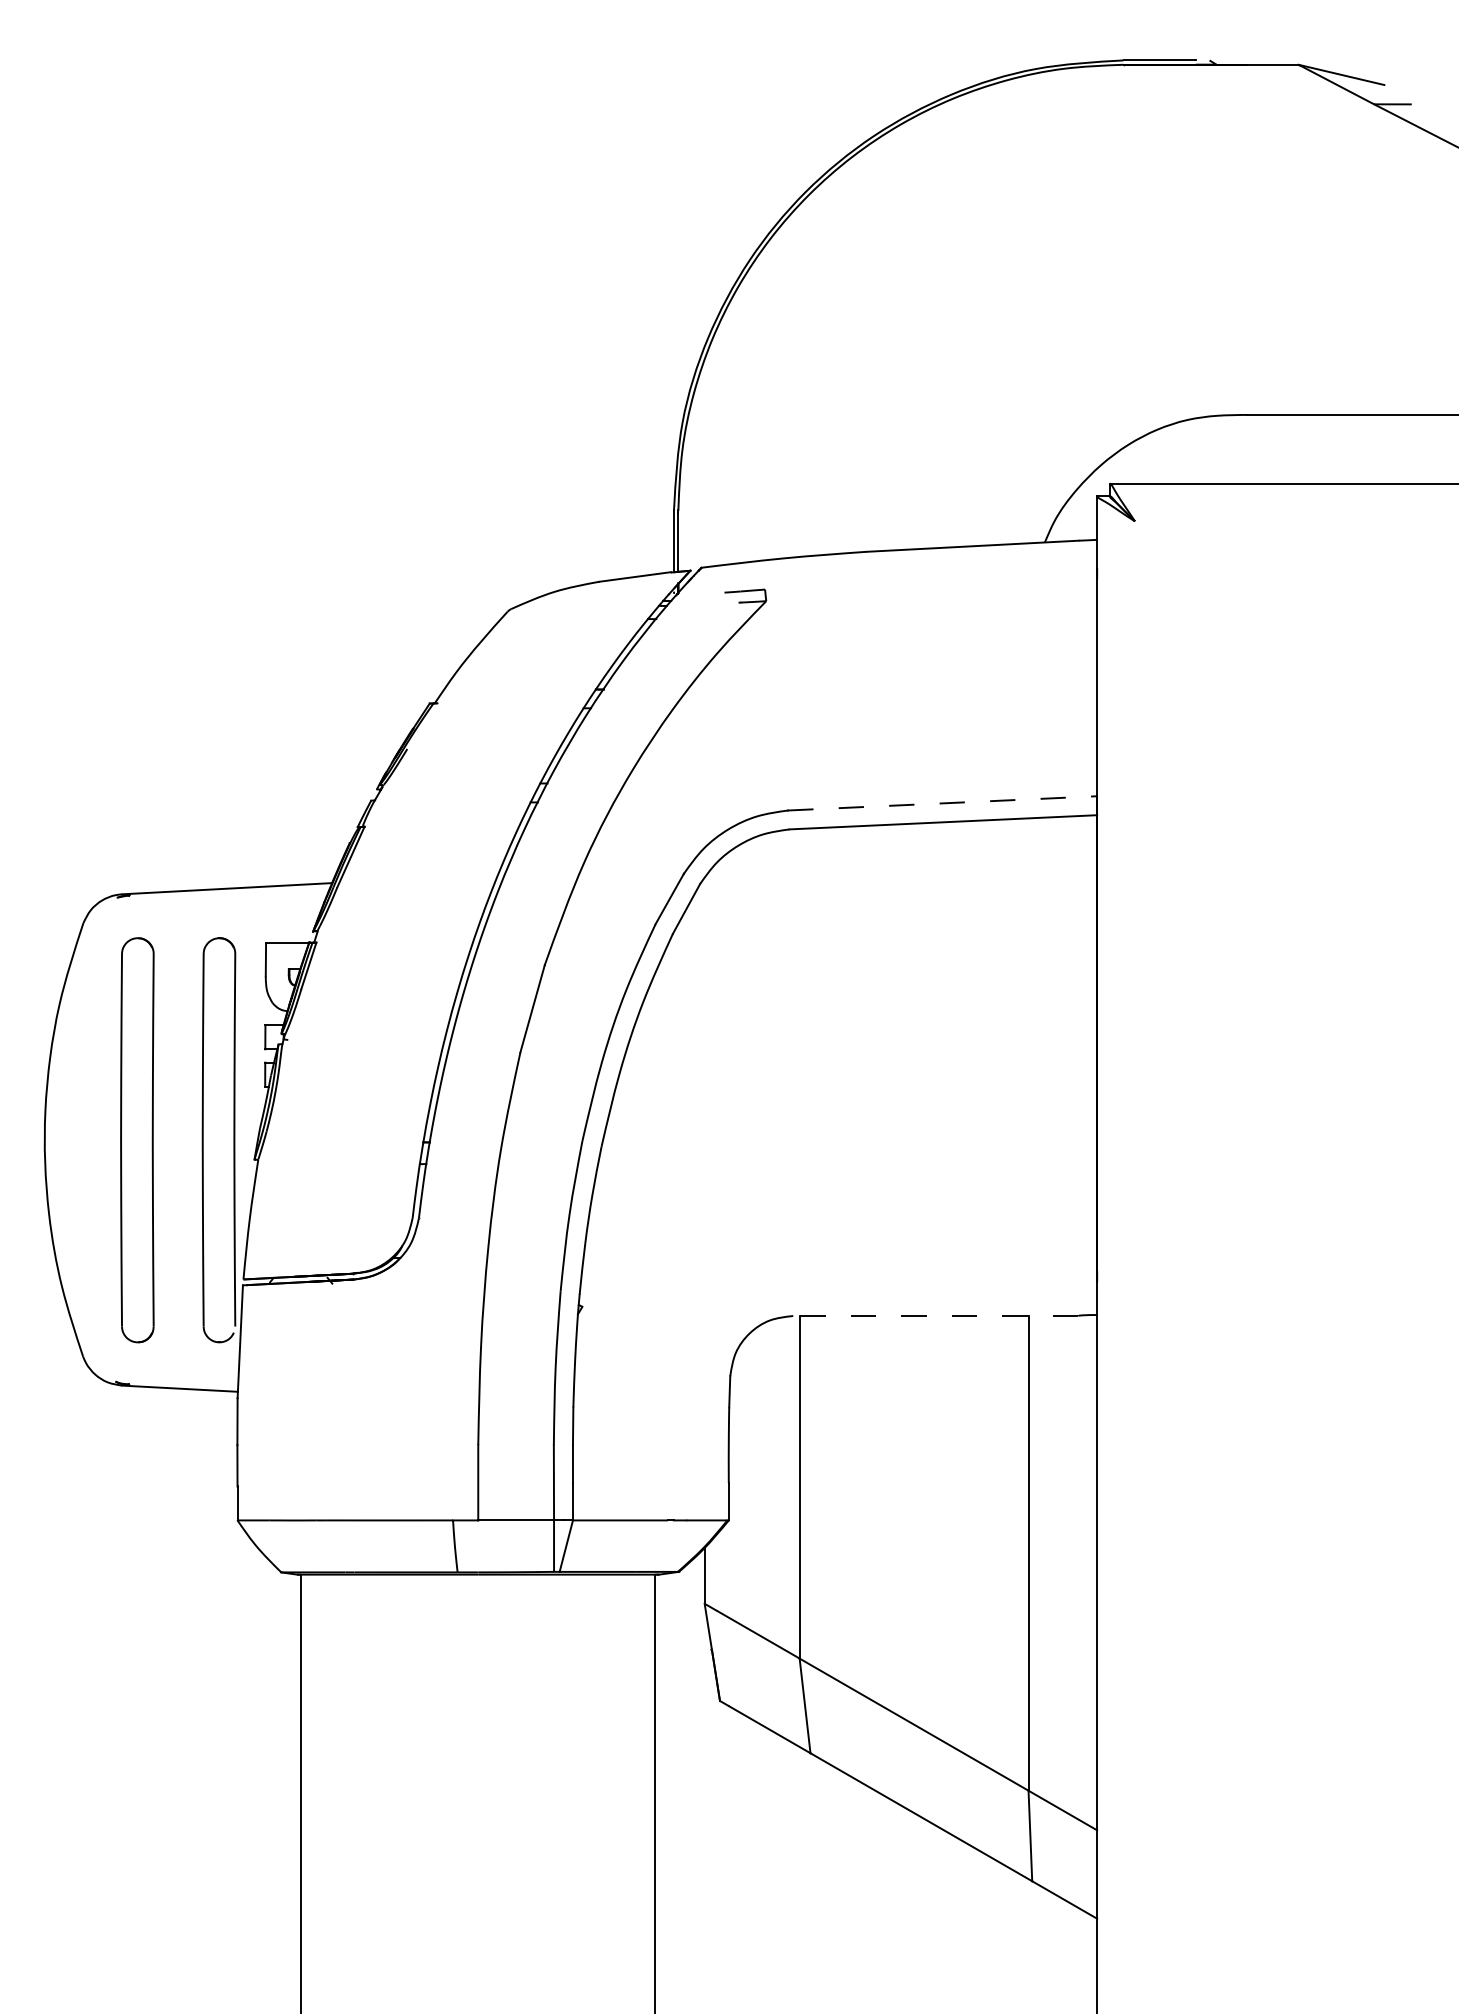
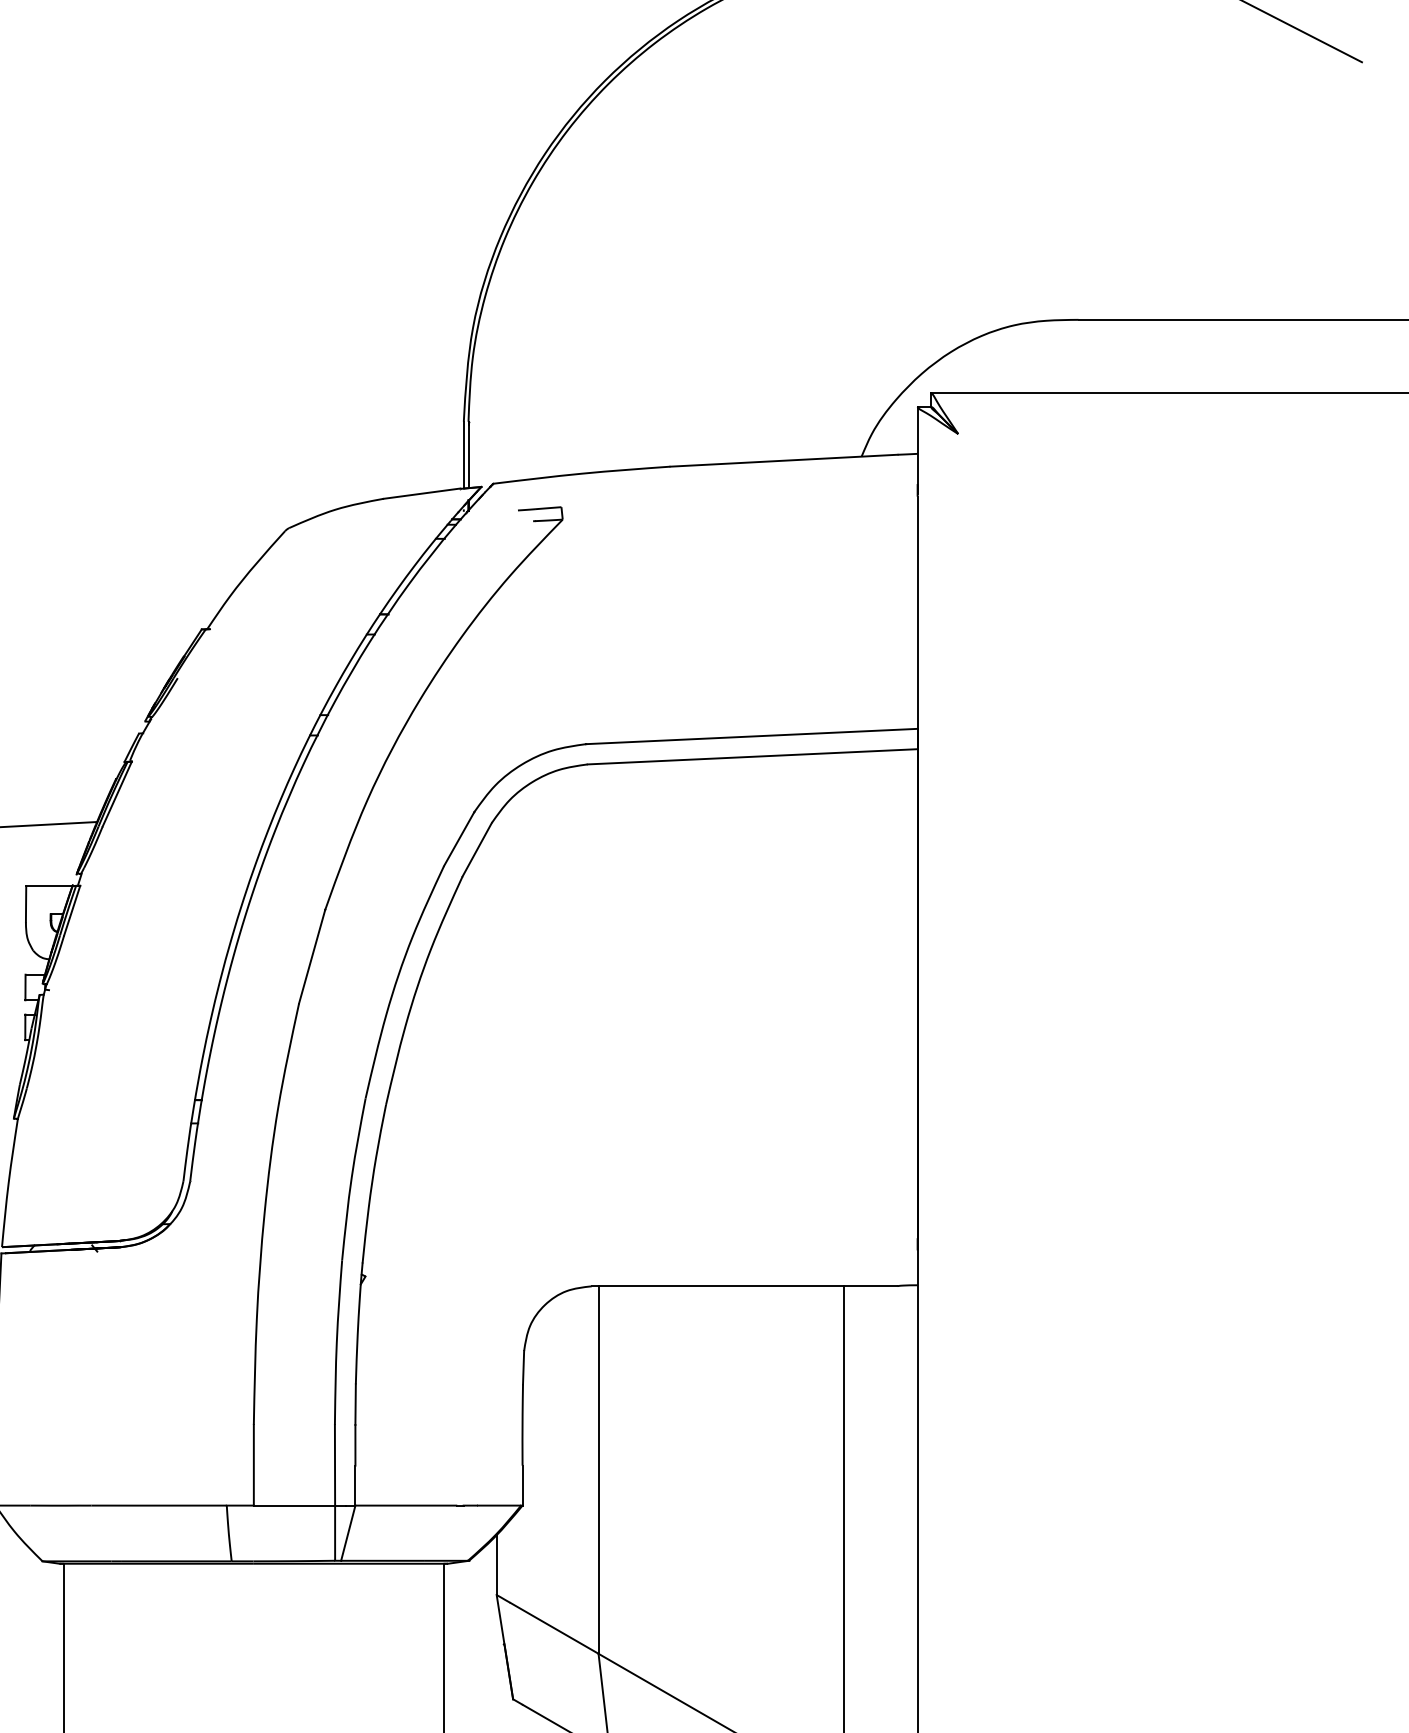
line: (942, 803) -> (751, 736), dashed -> solid
line: (935, 1315) -> (744, 1285), dashed -> solid

